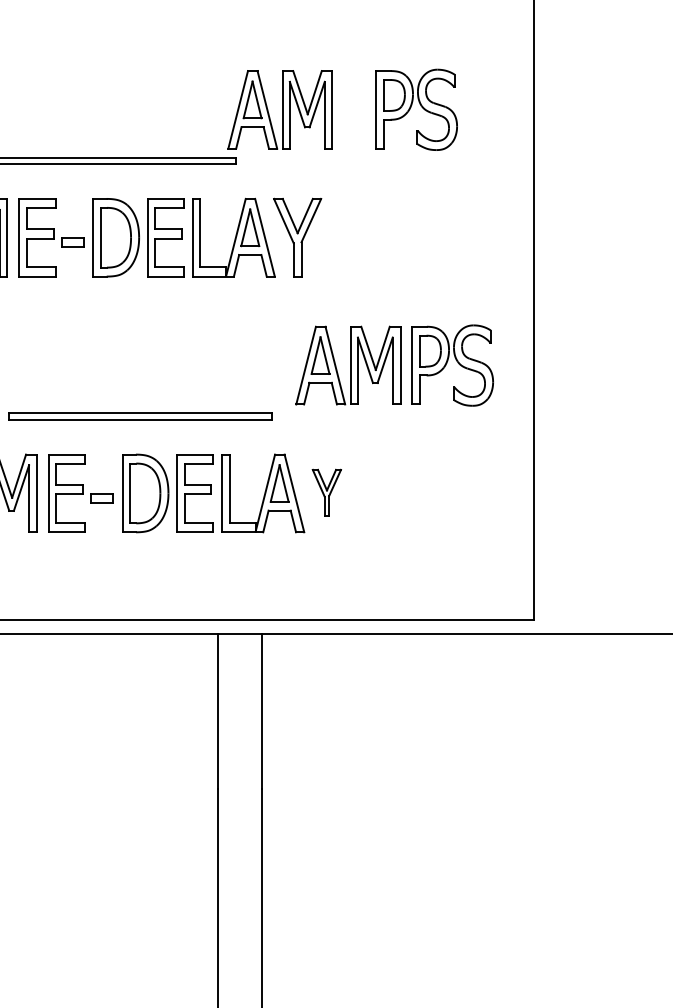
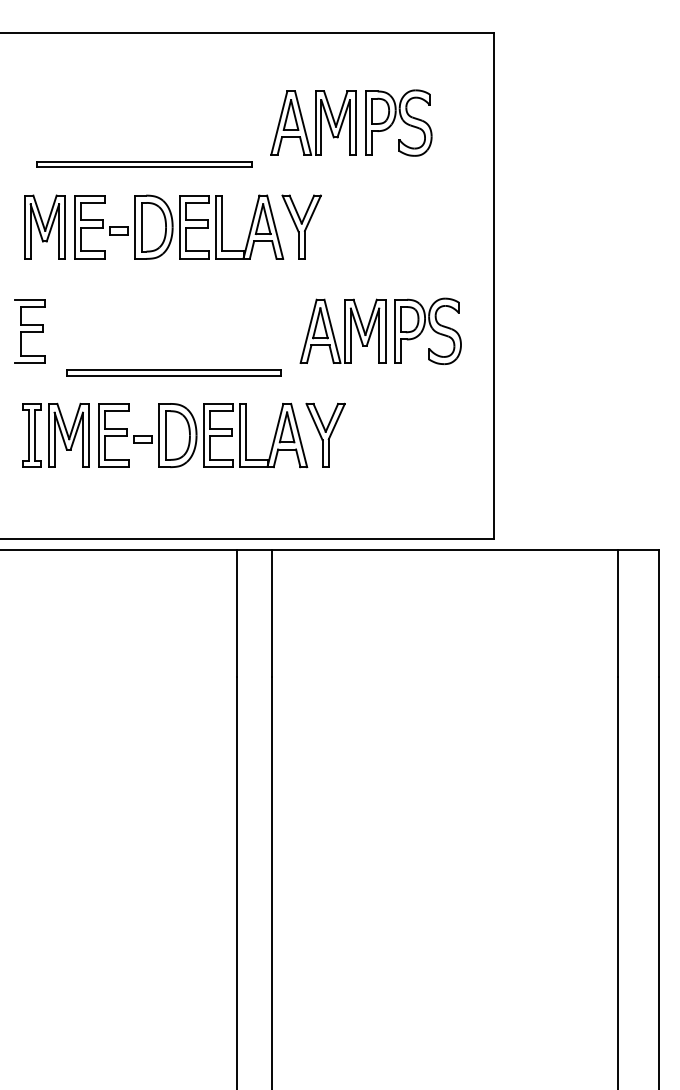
part: (280, 109) -> (313, 122), moved
part: (326, 492) -> (325, 434), size x1.67

